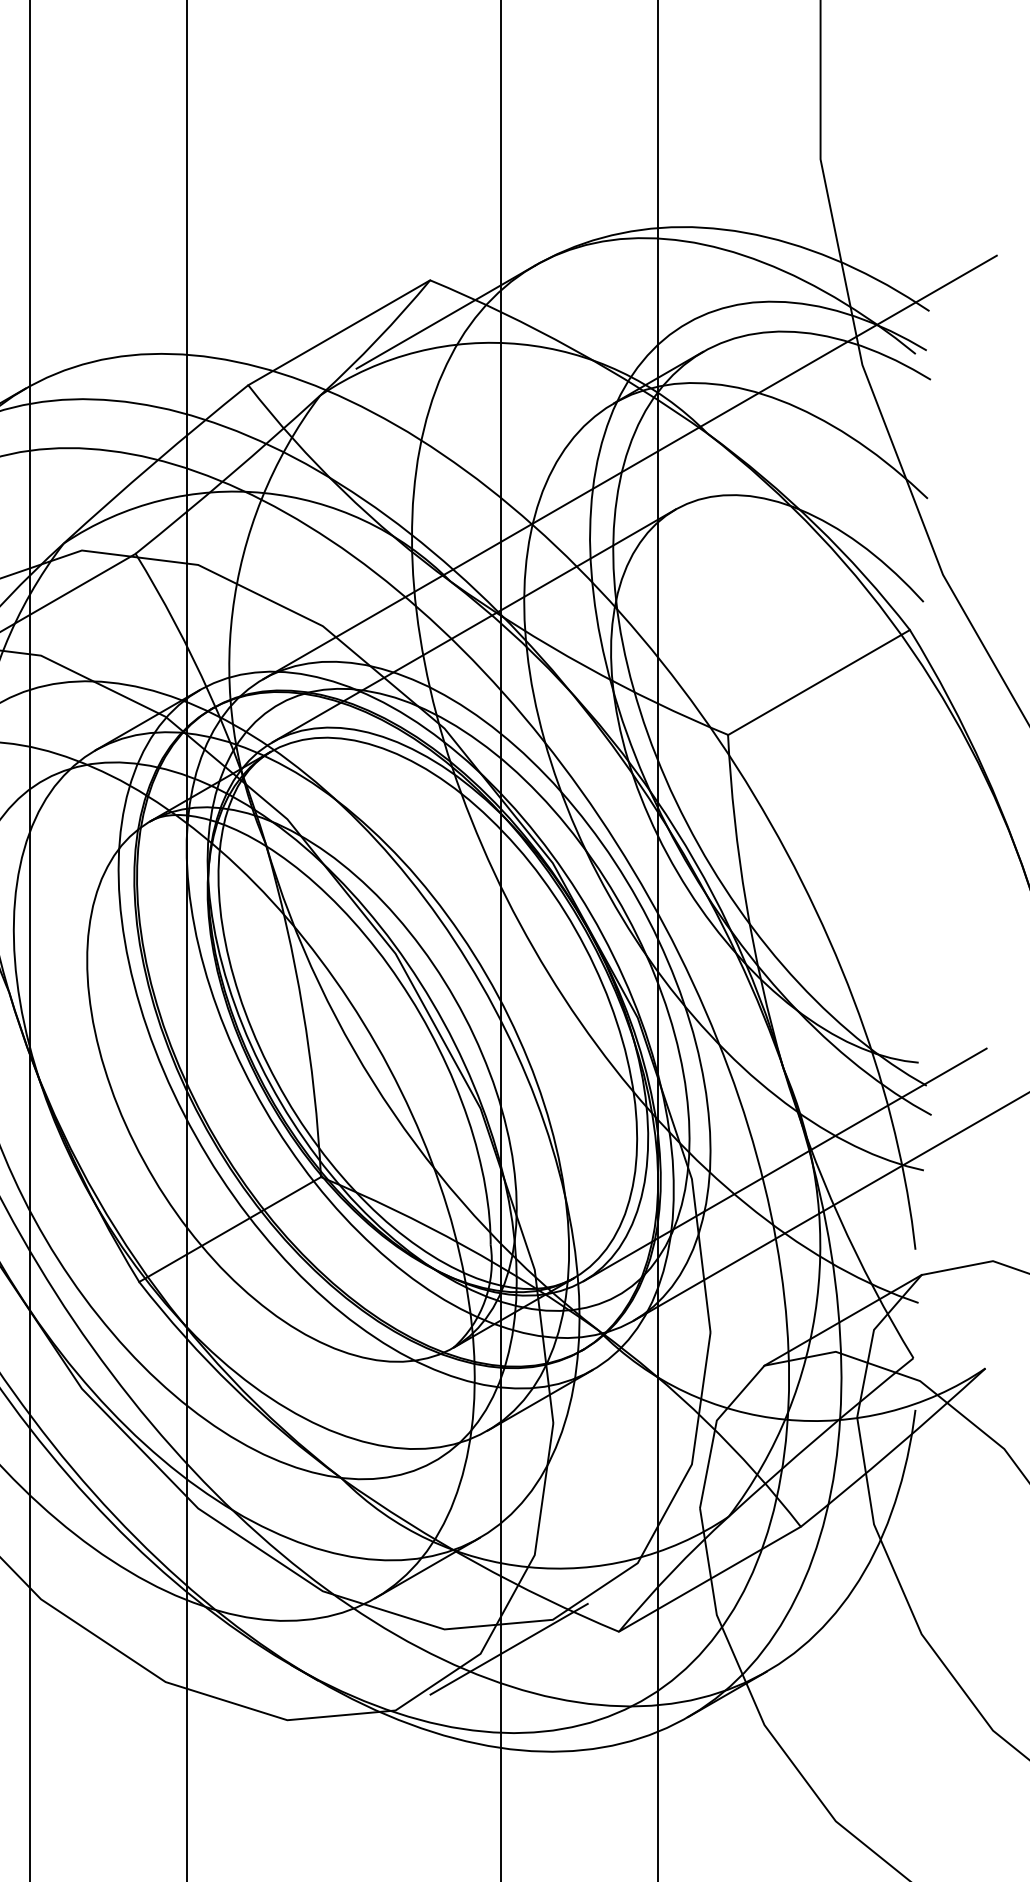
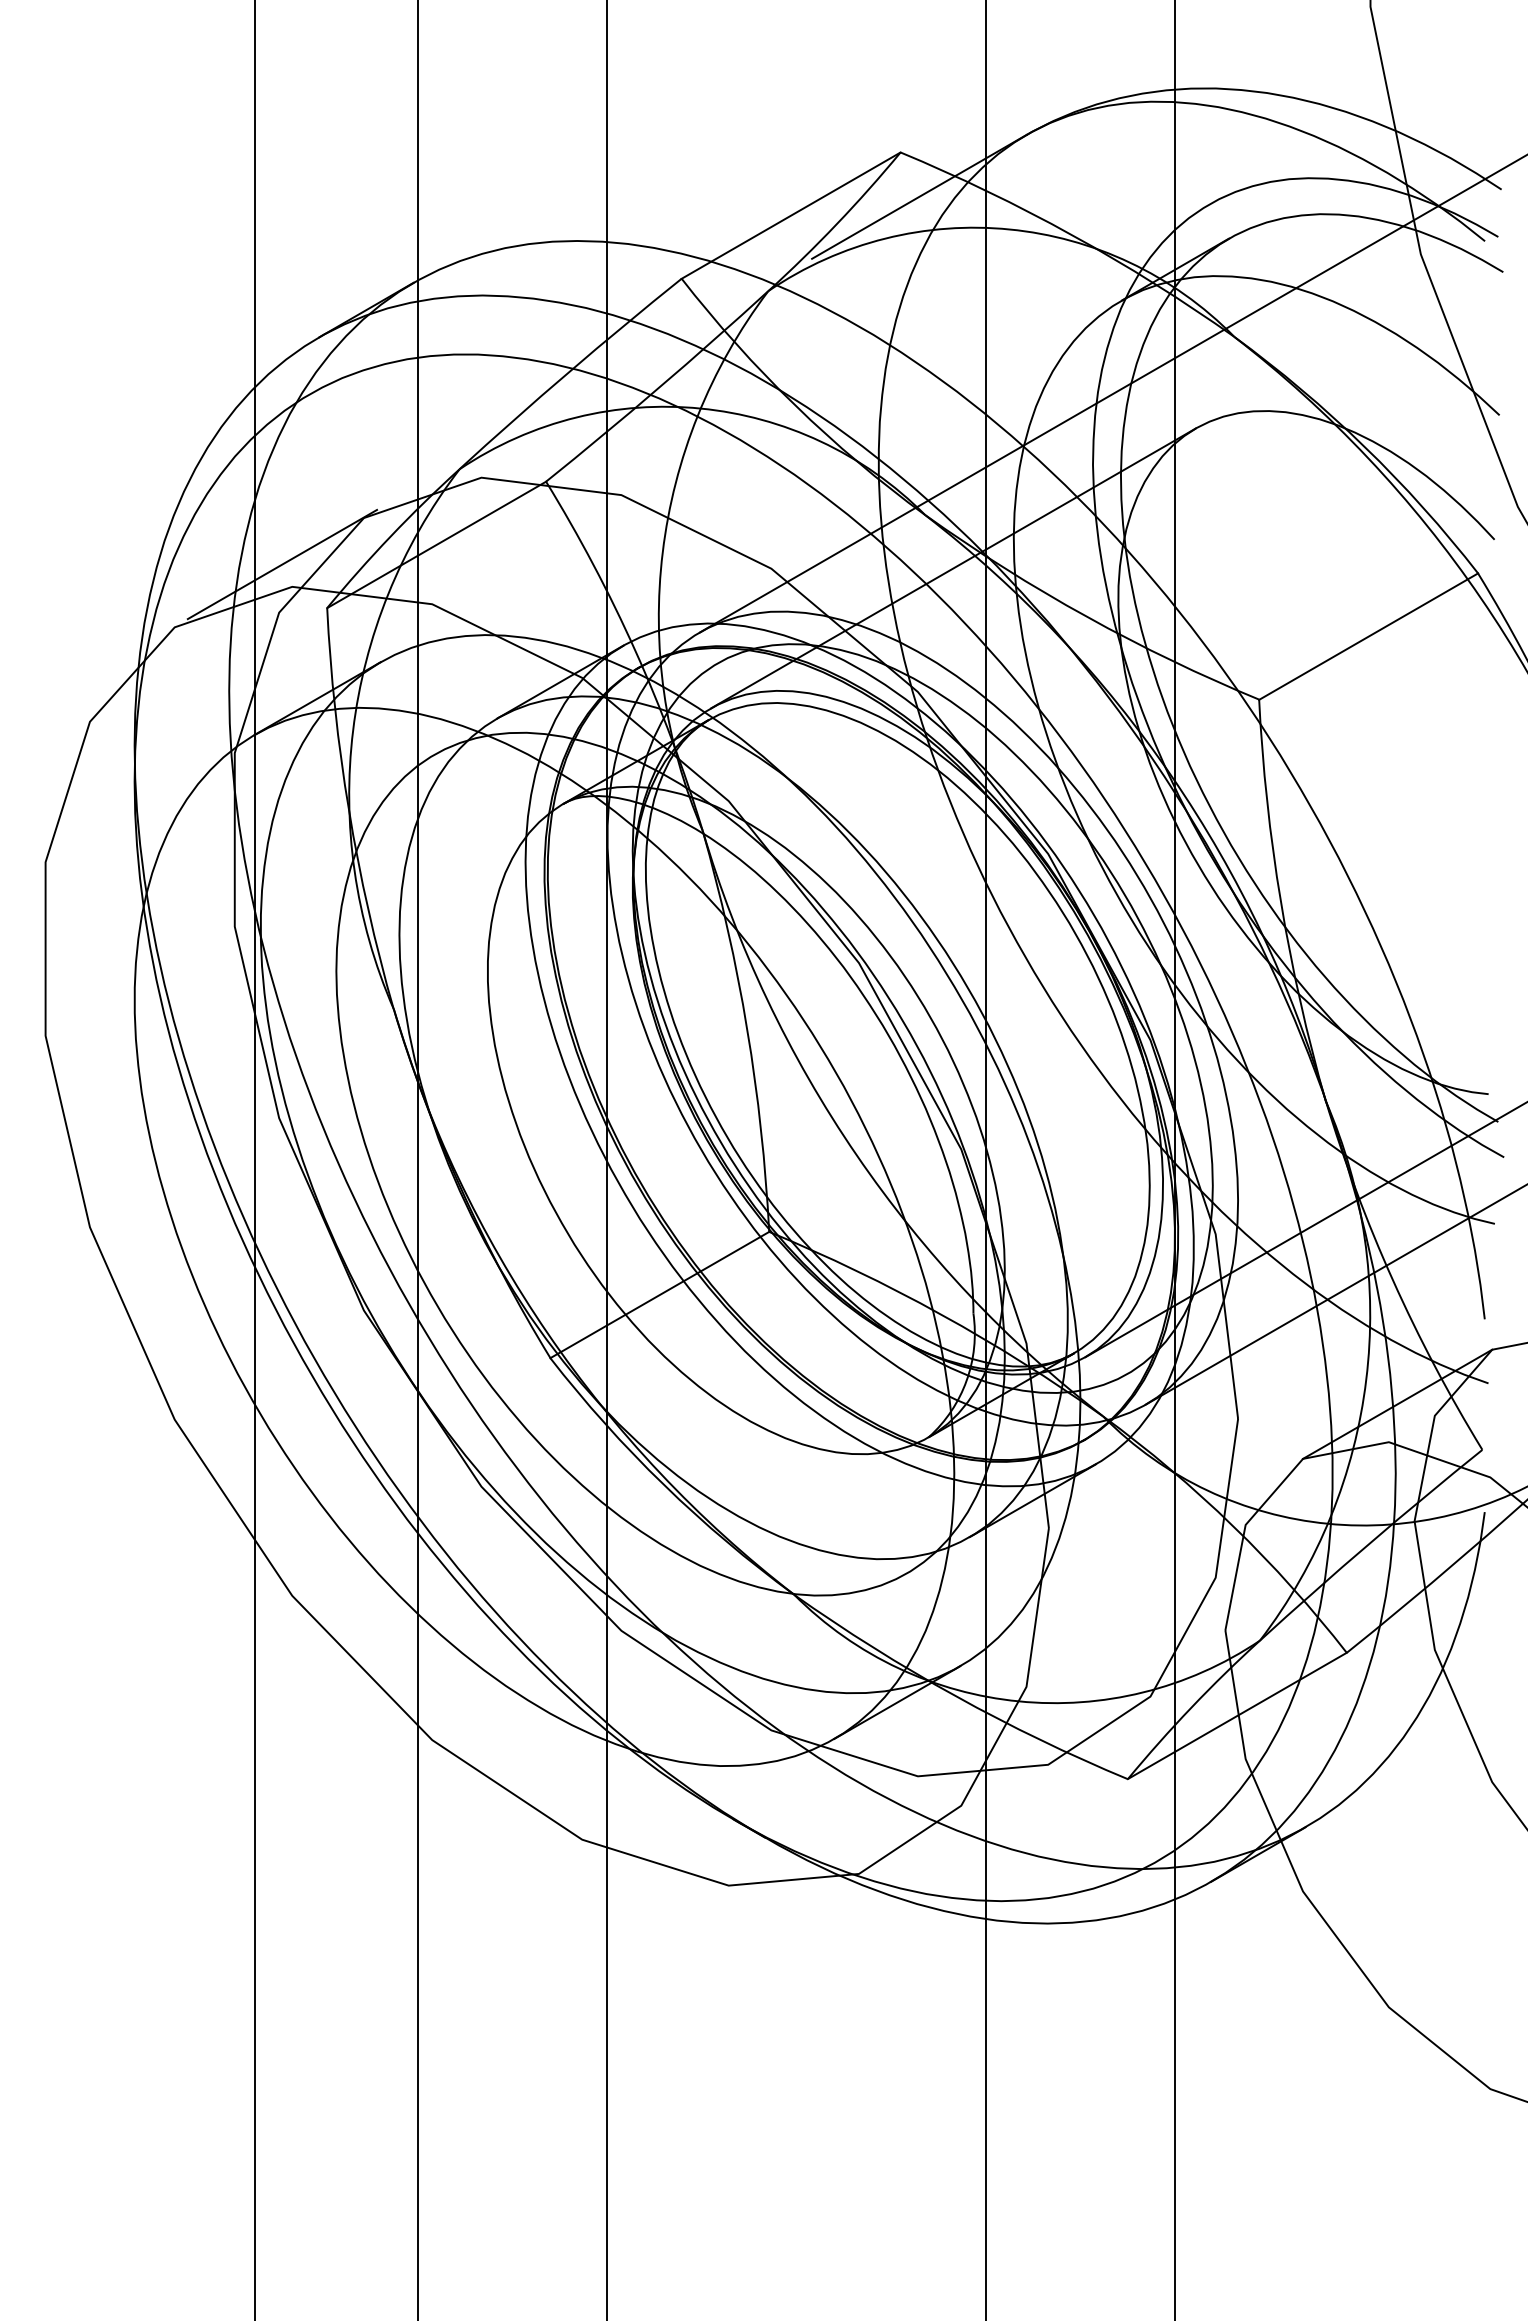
line: (509, 1648) -> (995, 1799), removed

